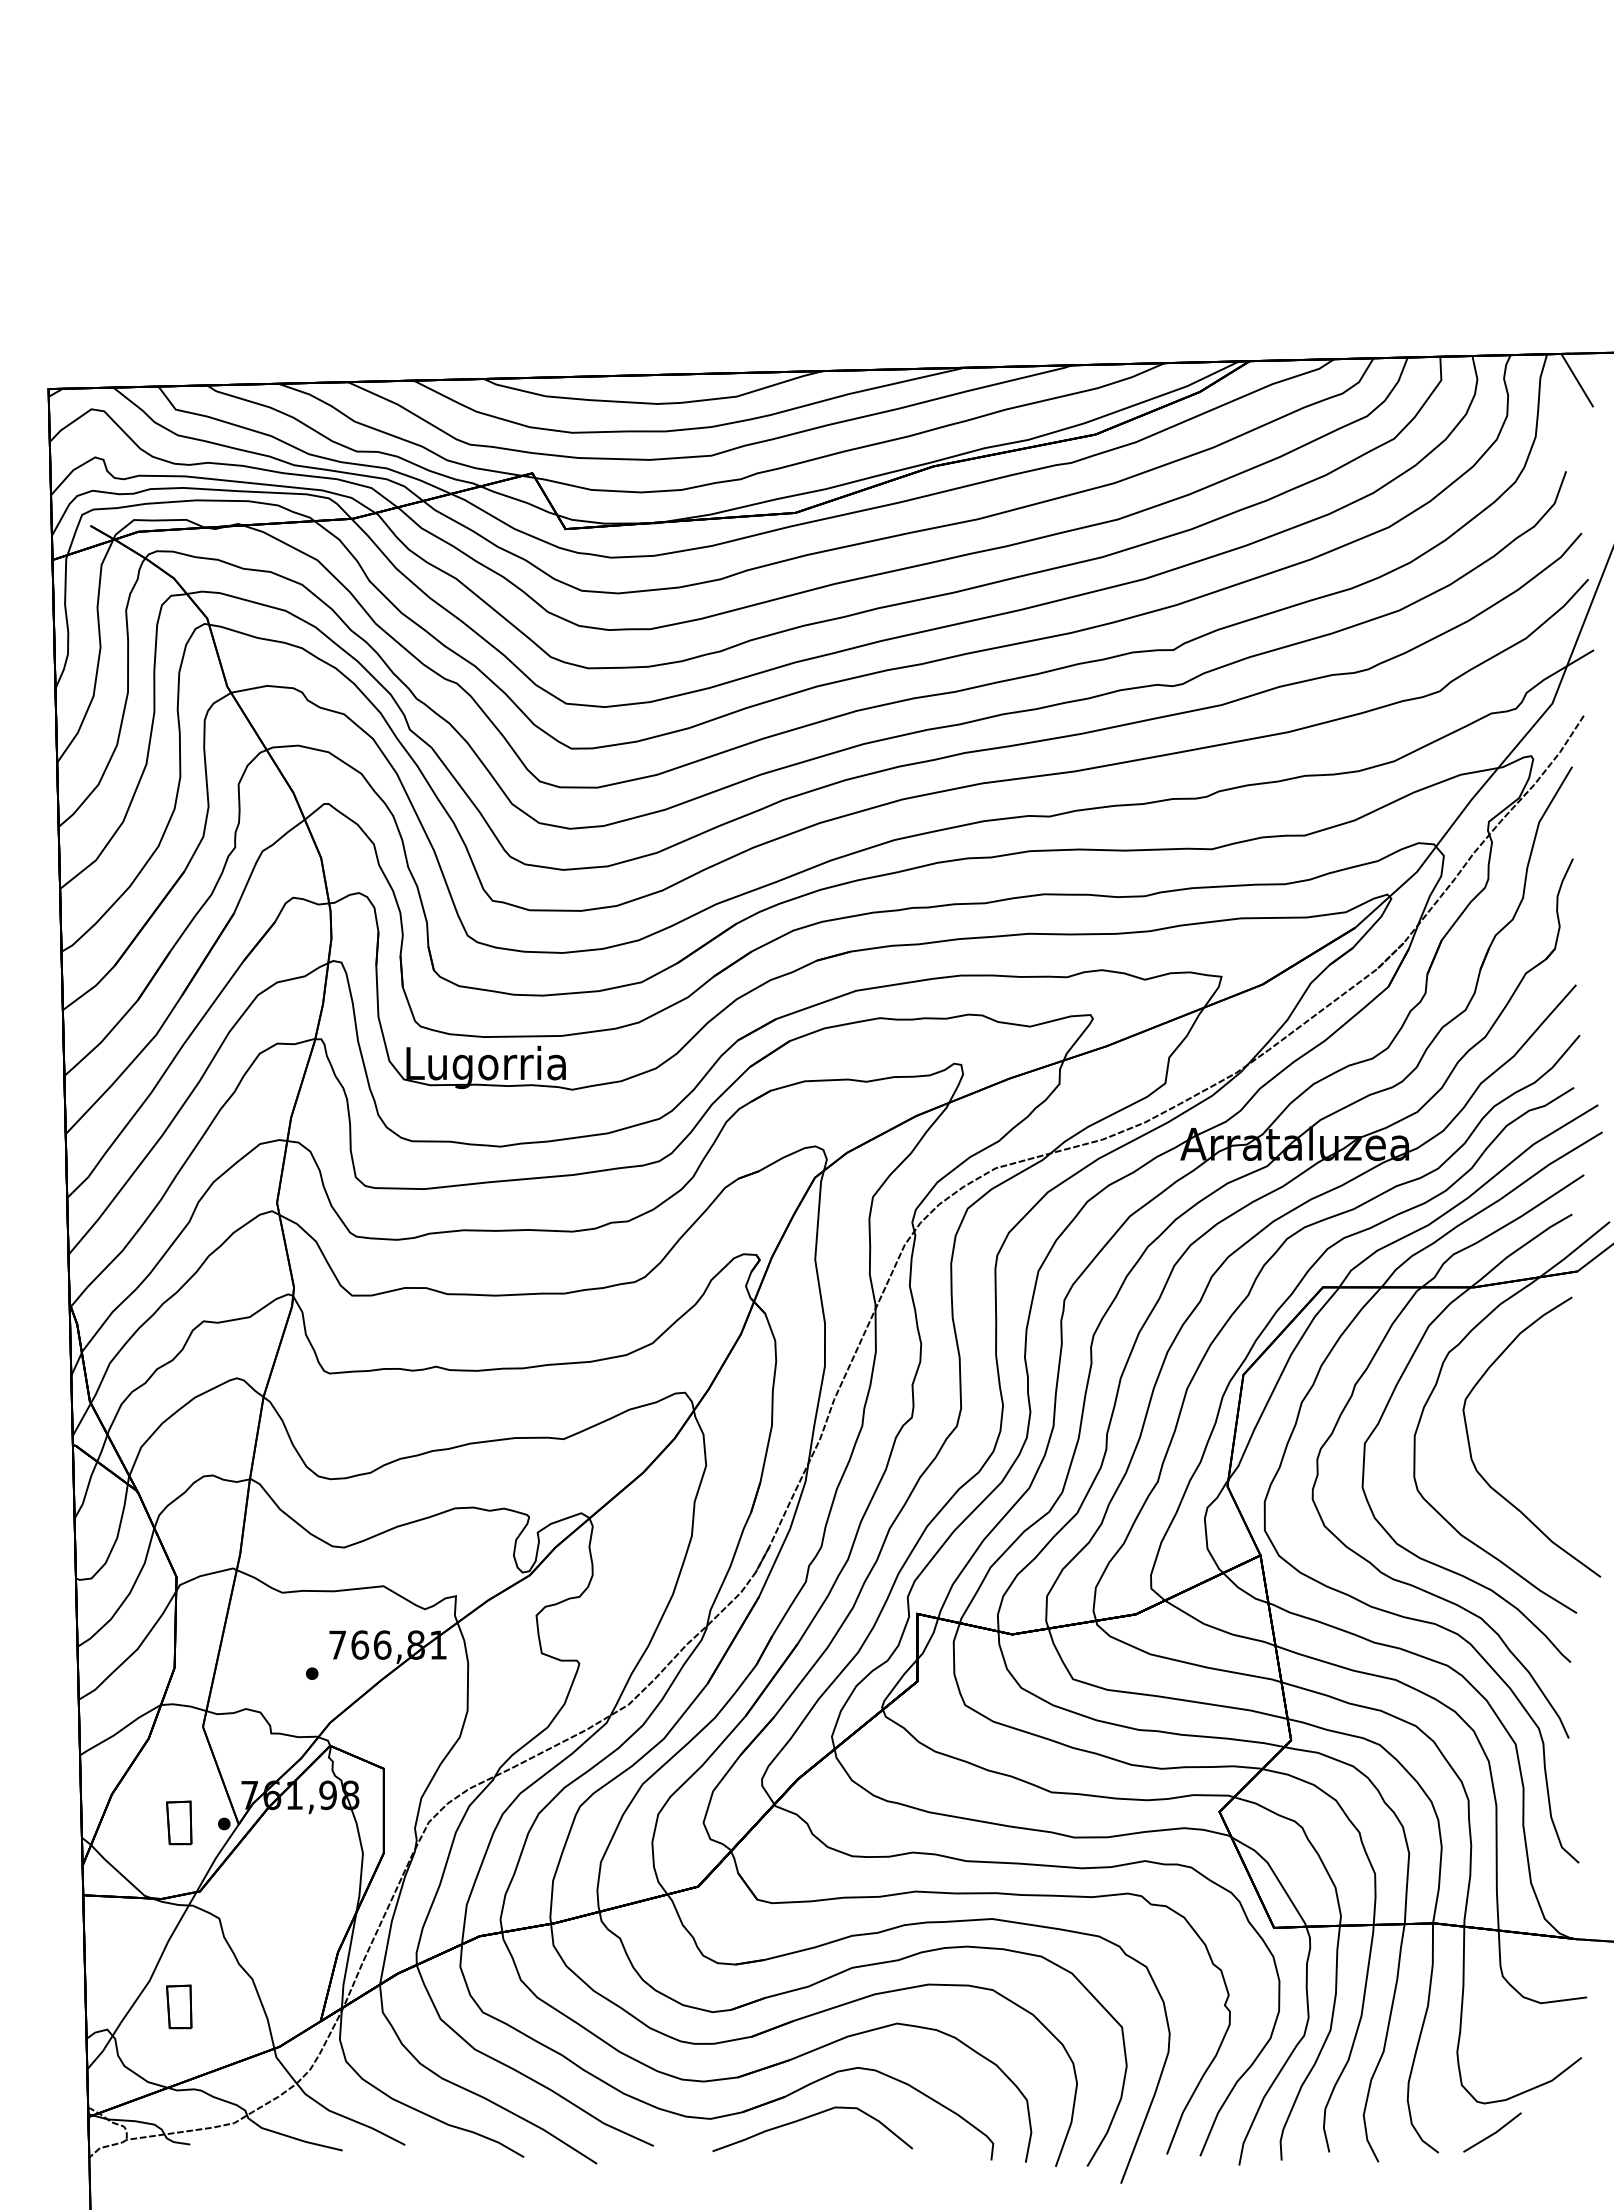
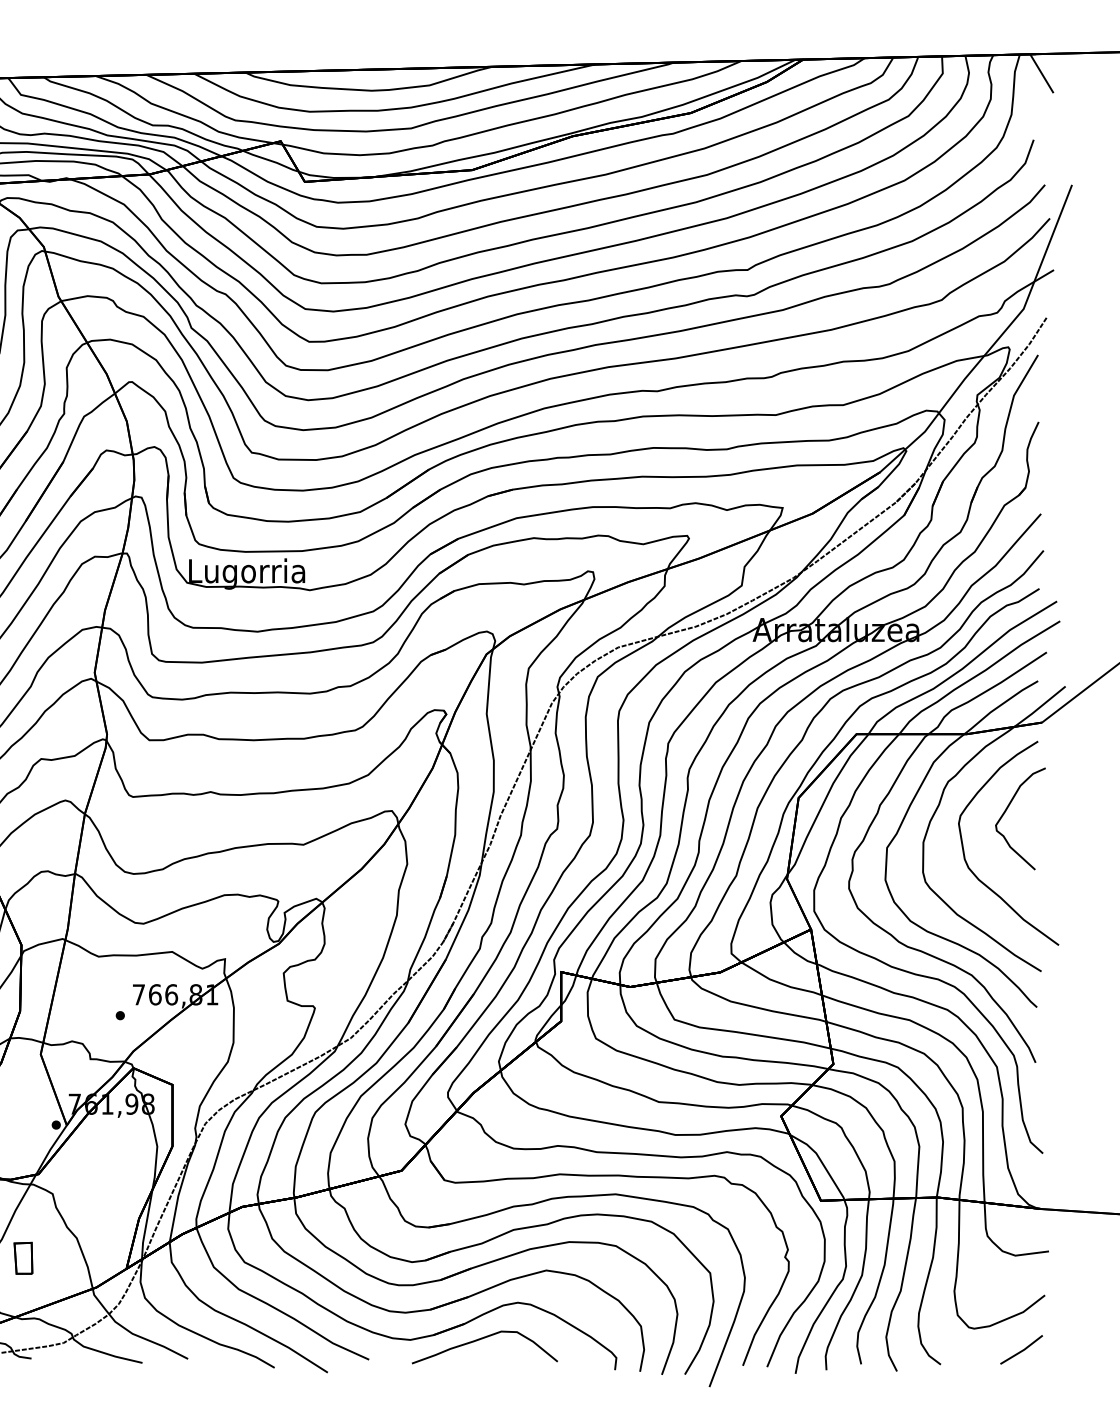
curve: (1529, 1391) -> (1007, 810), added
part: (179, 1822) -> (23, 1124), removed
line: (1493, 2132) -> (1022, 1349), moved

